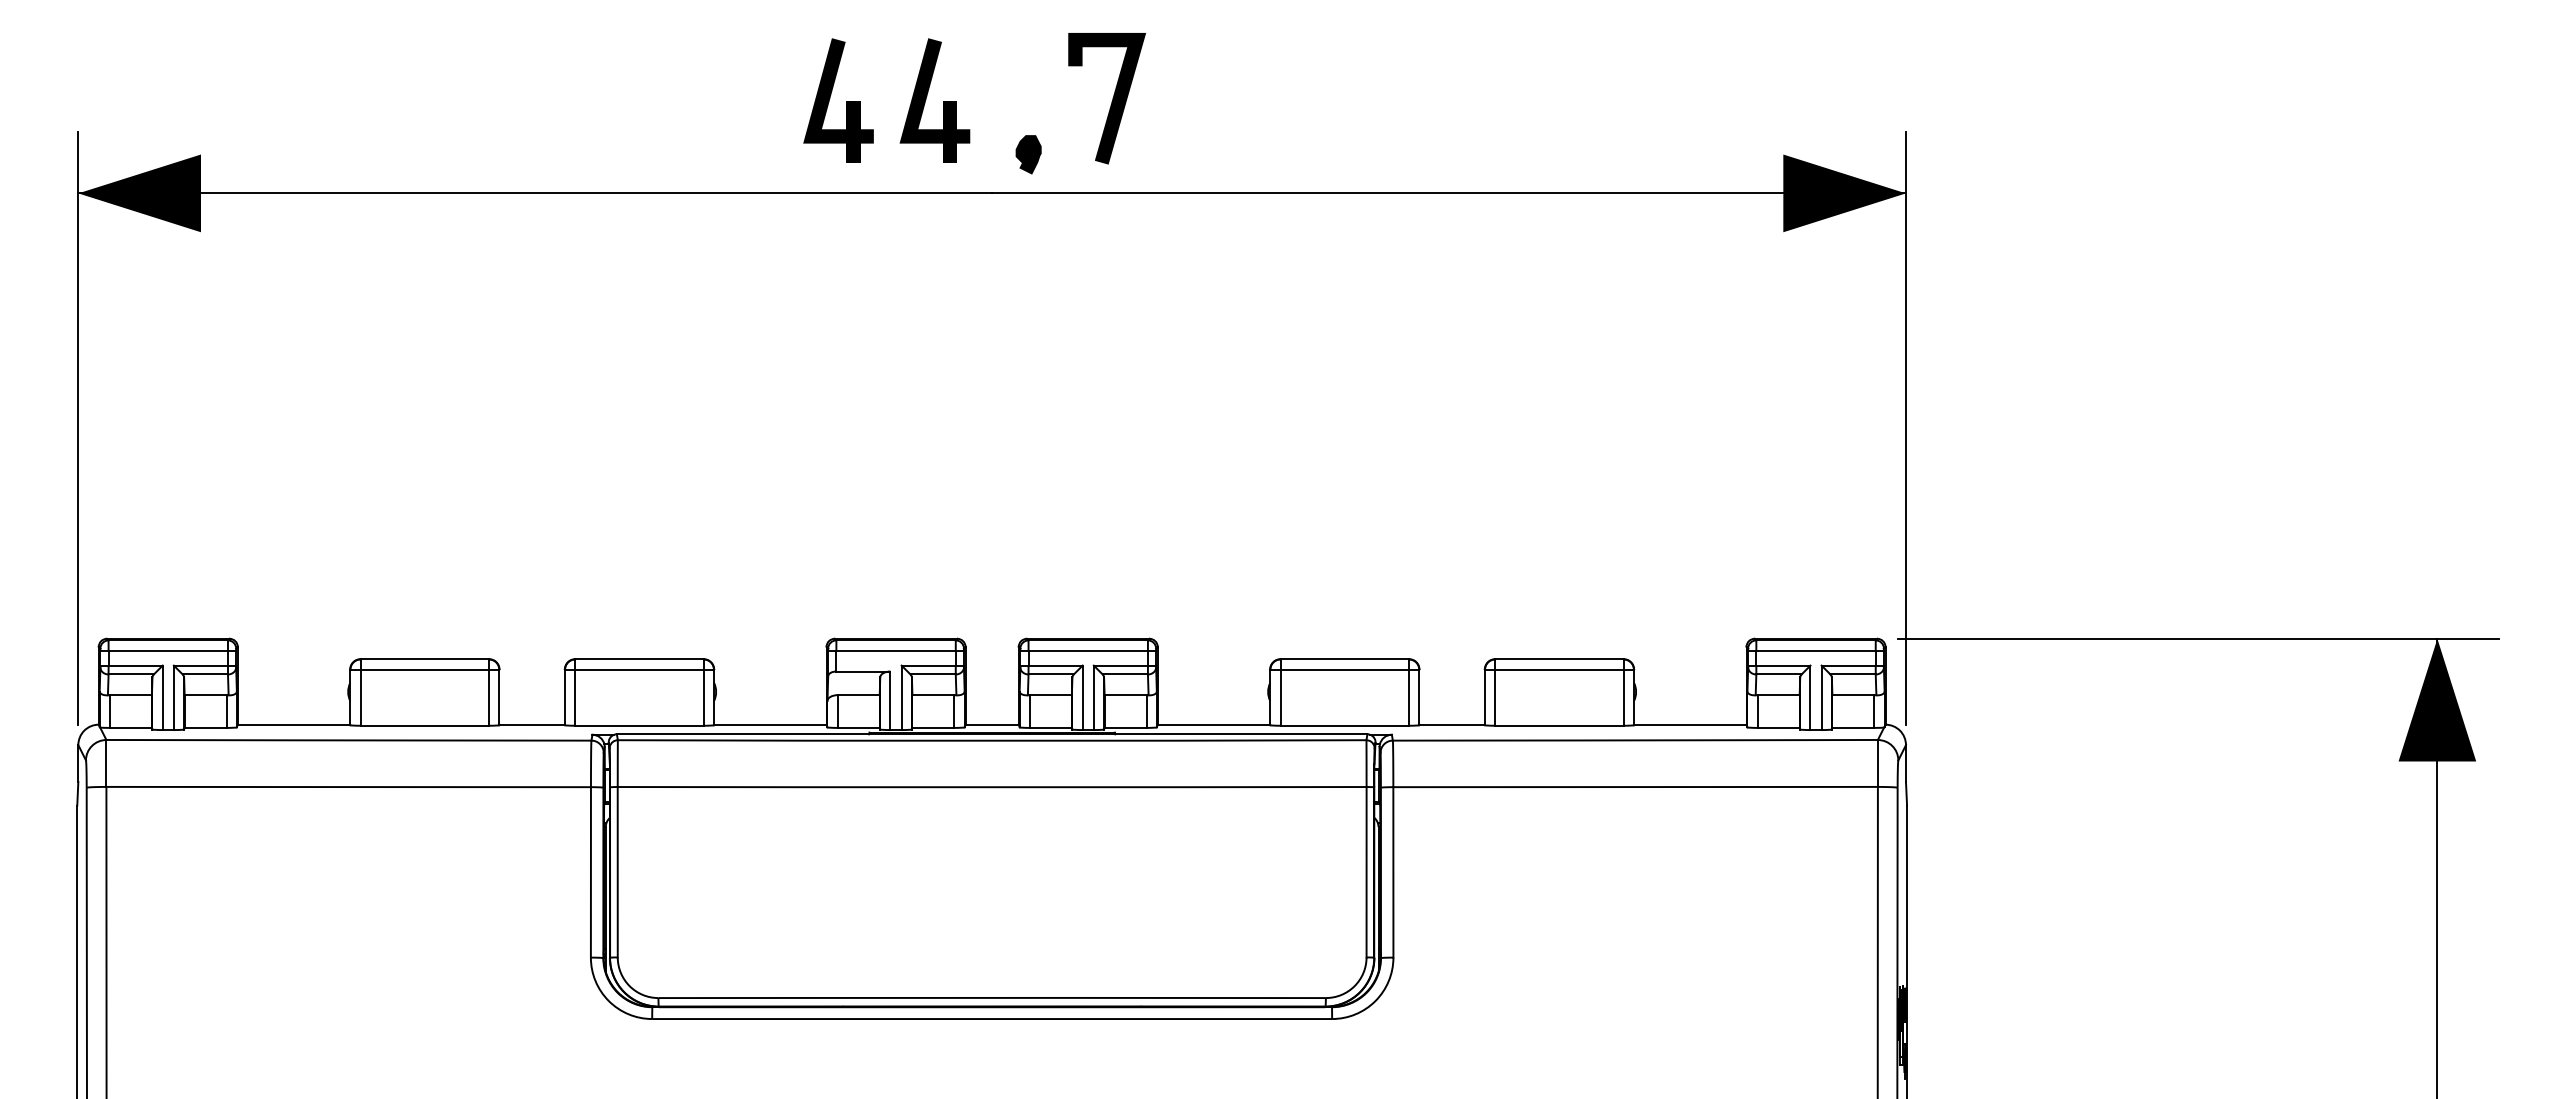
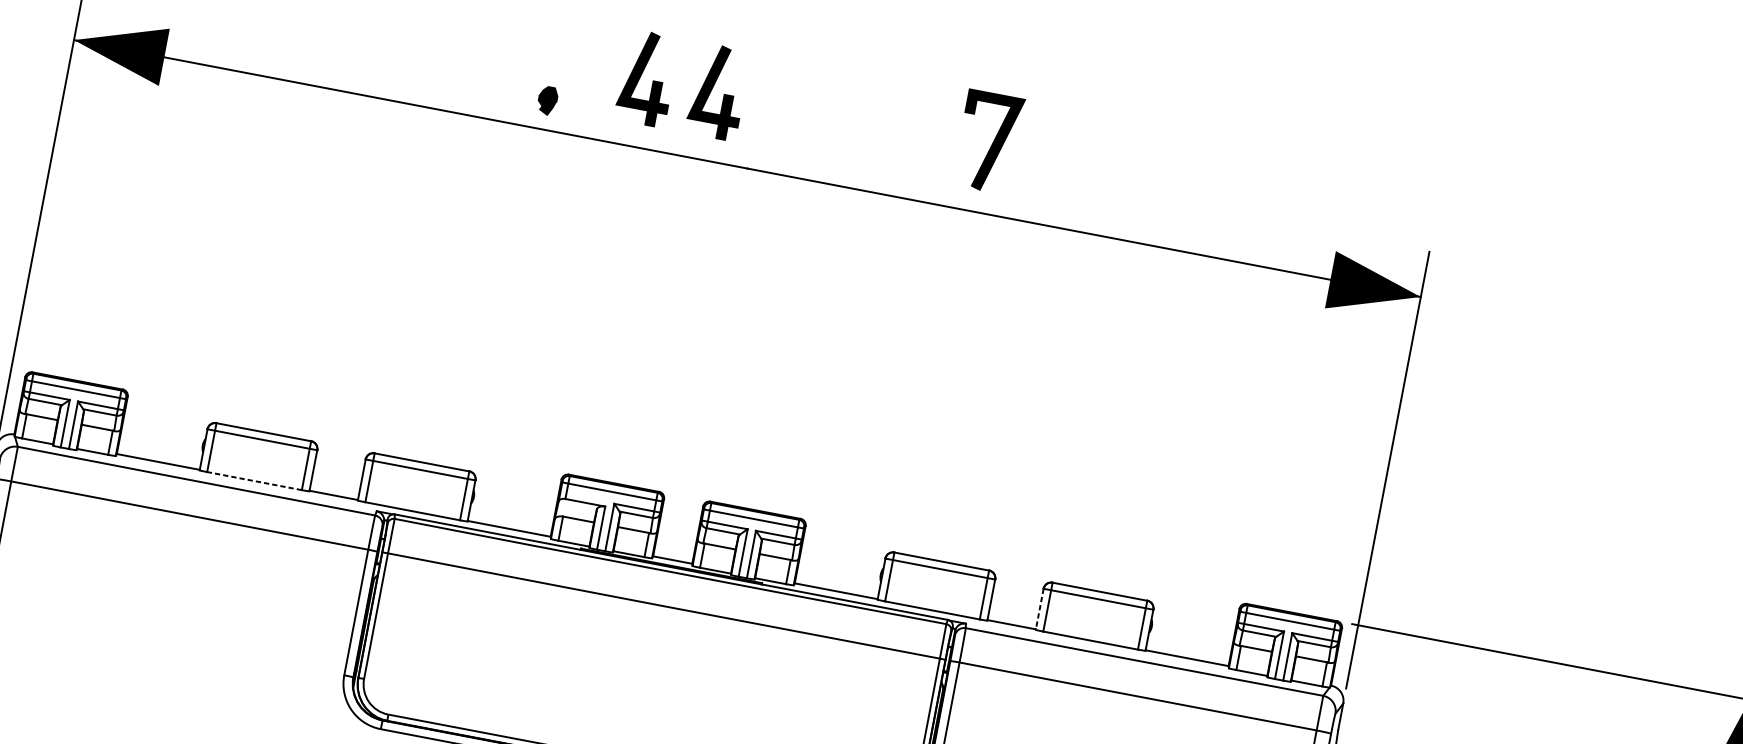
line: (1111, 101) -> (991, 144), moved
part: (1028, 154) -> (547, 100), moved
line: (1485, 697) -> (1040, 609), solid -> dashed
line: (424, 725) -> (254, 480), solid -> dashed

